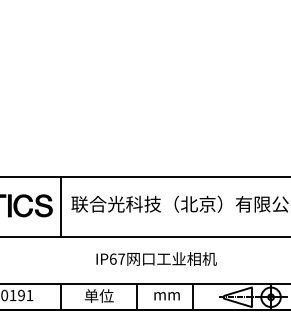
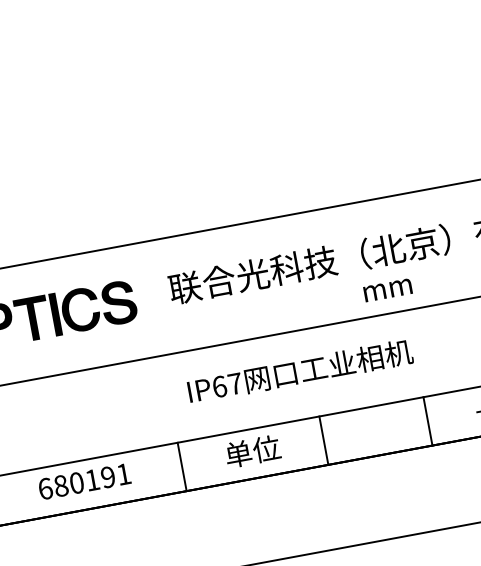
line: (60, 206) -> (150, 298), removed
text: (156, 258) -> (299, 370), moved
text: (166, 296) -> (386, 291), moved

